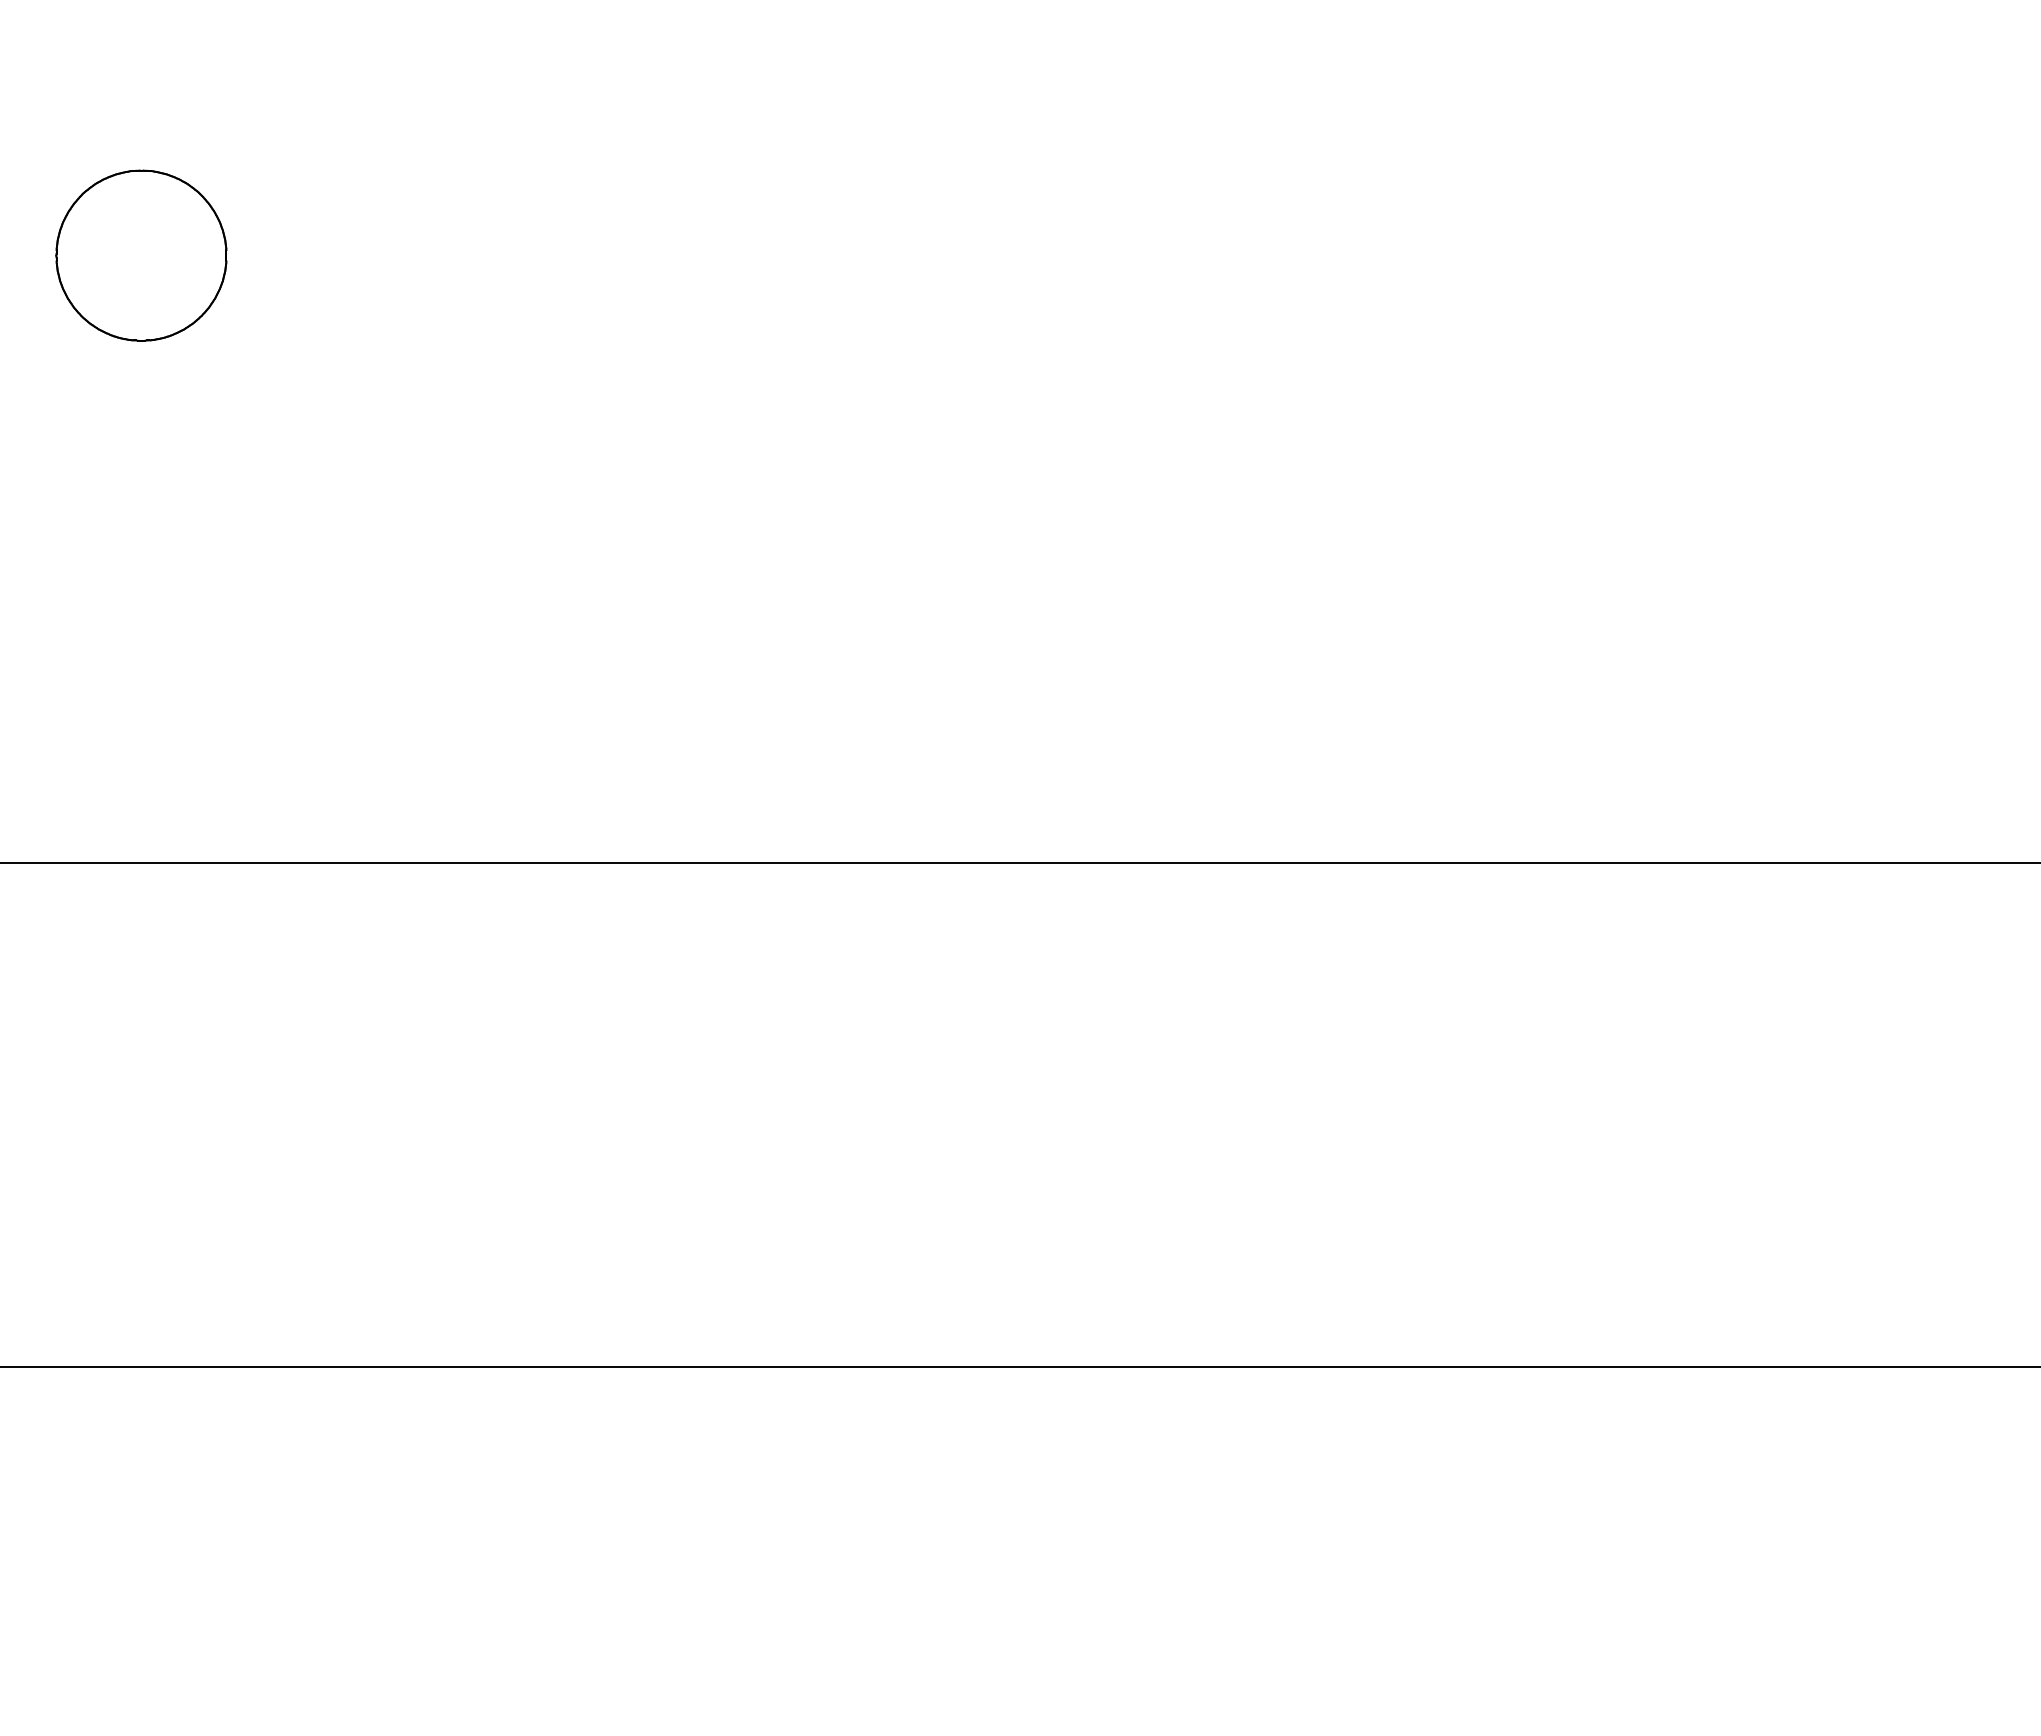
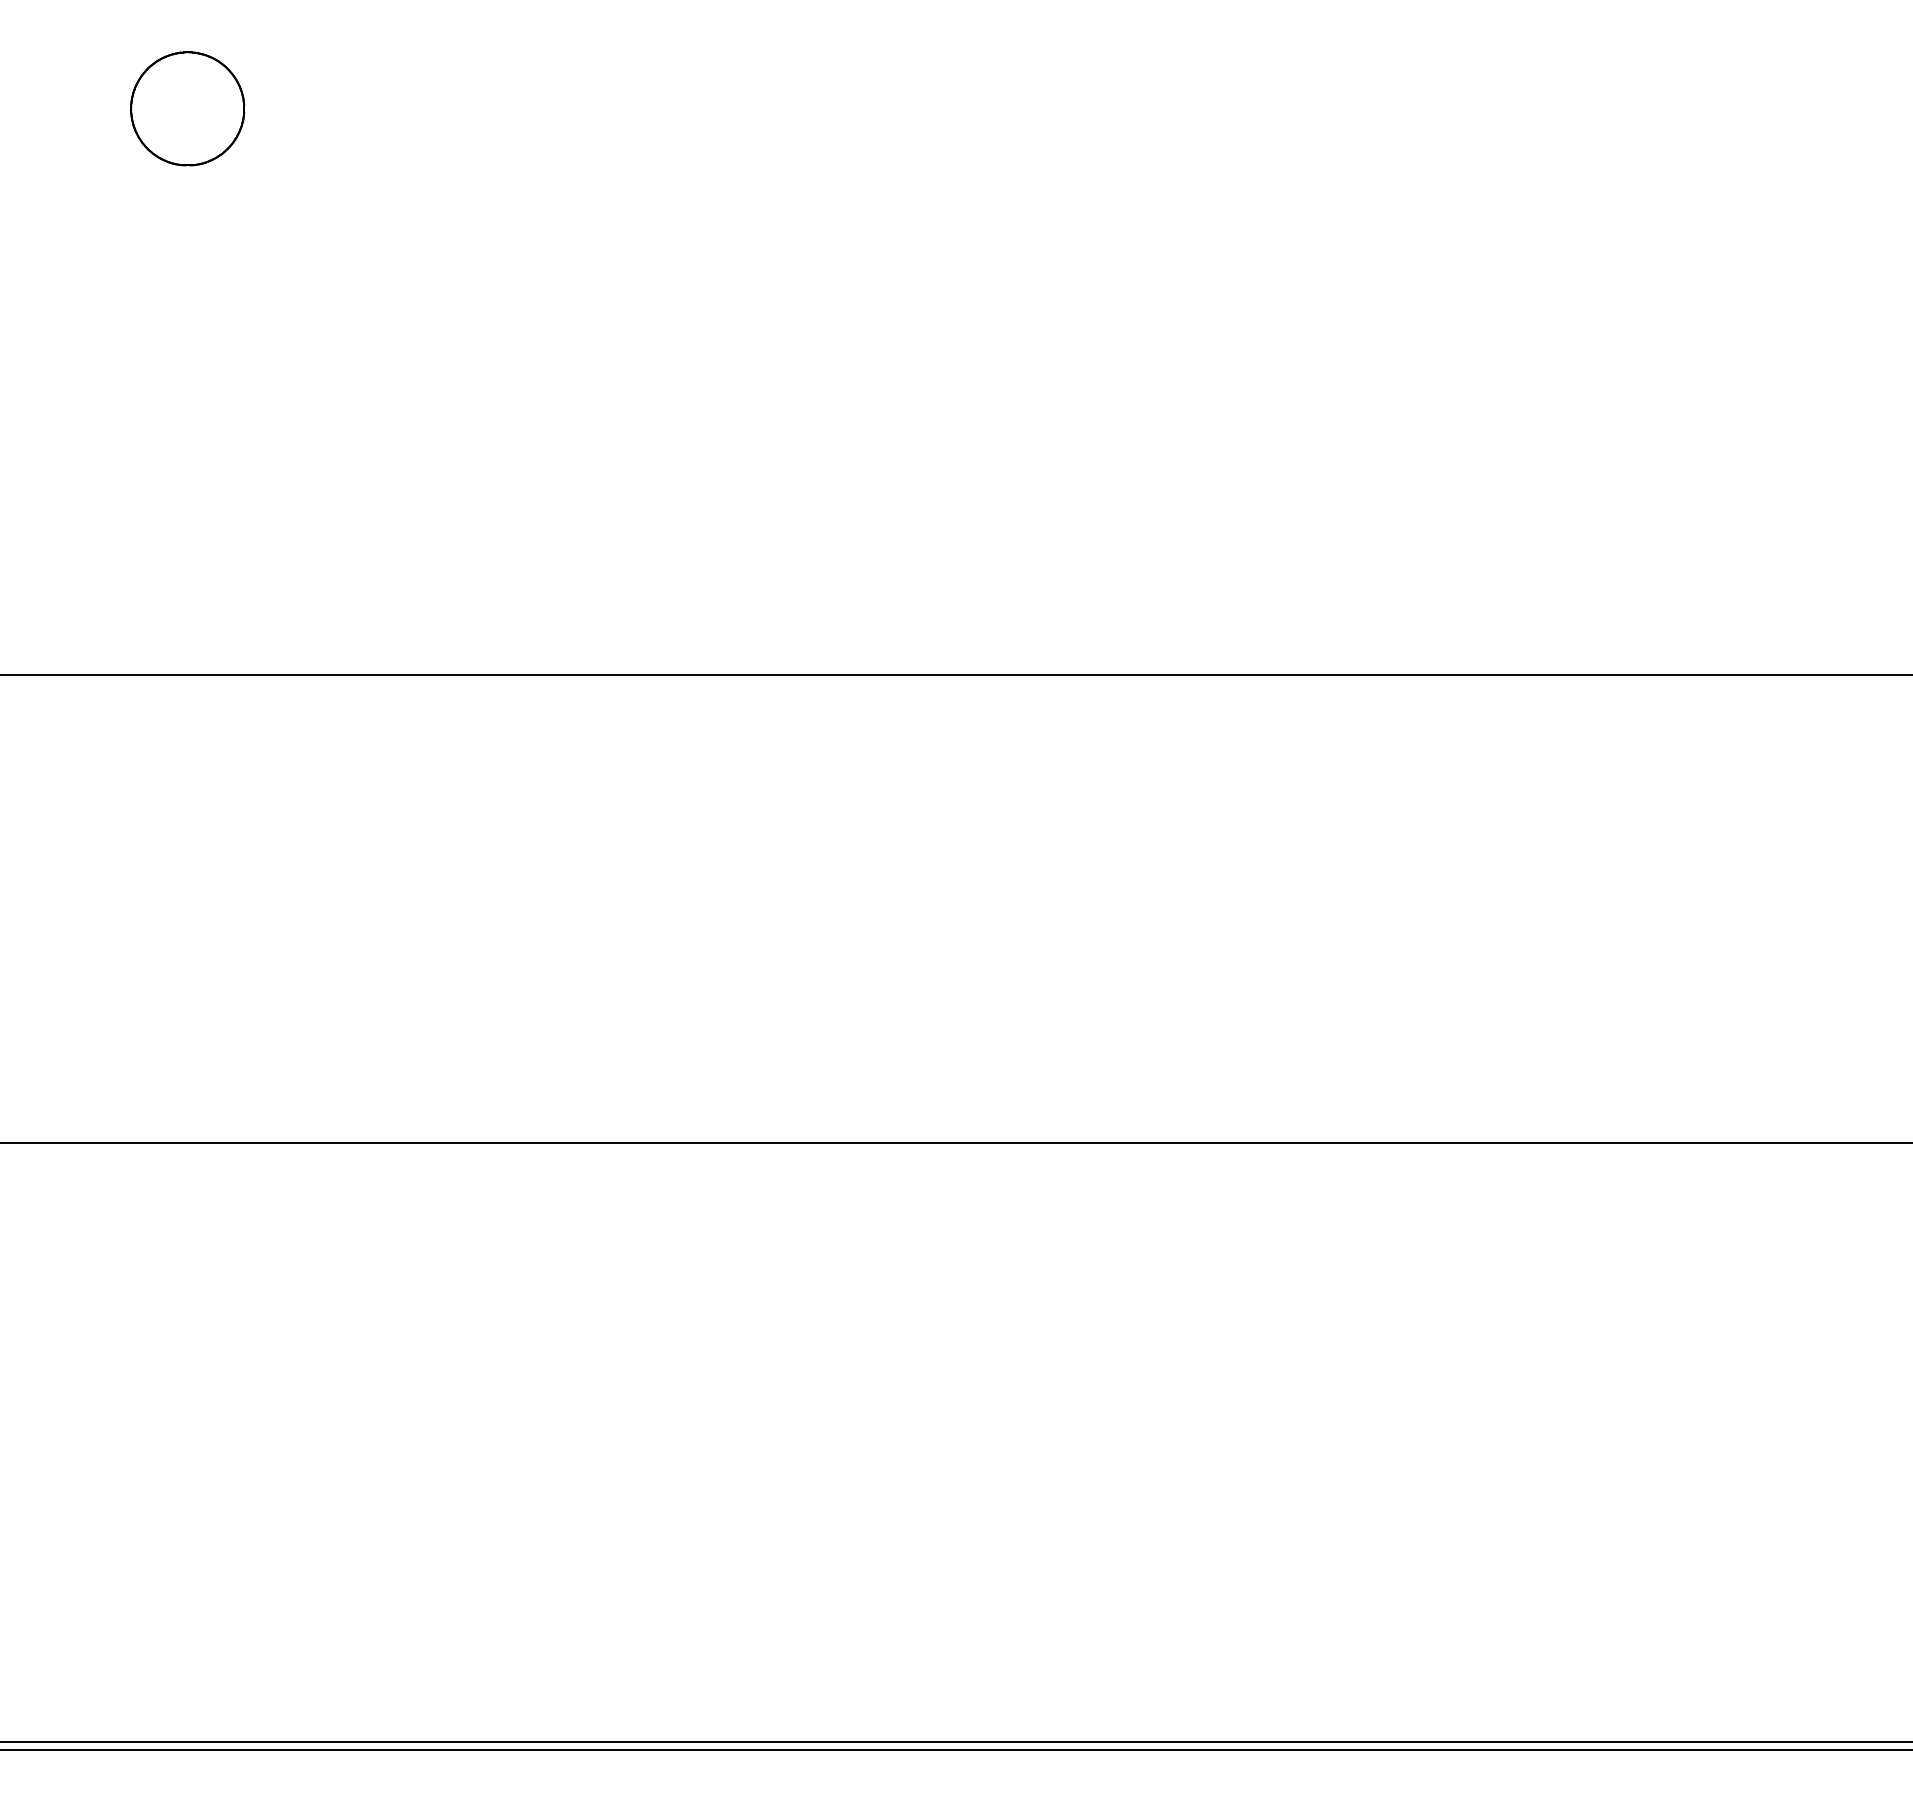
part: (141, 255) -> (187, 108), size x0.71

